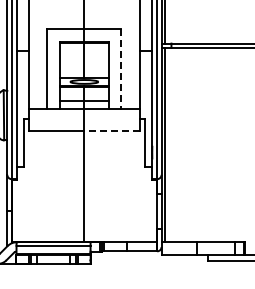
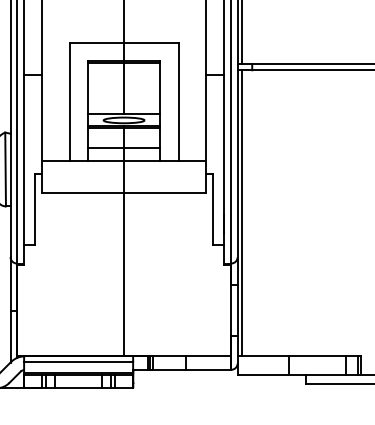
line: (121, 69) -> (178, 102), dashed -> solid
line: (112, 131) -> (165, 193), dashed -> solid

